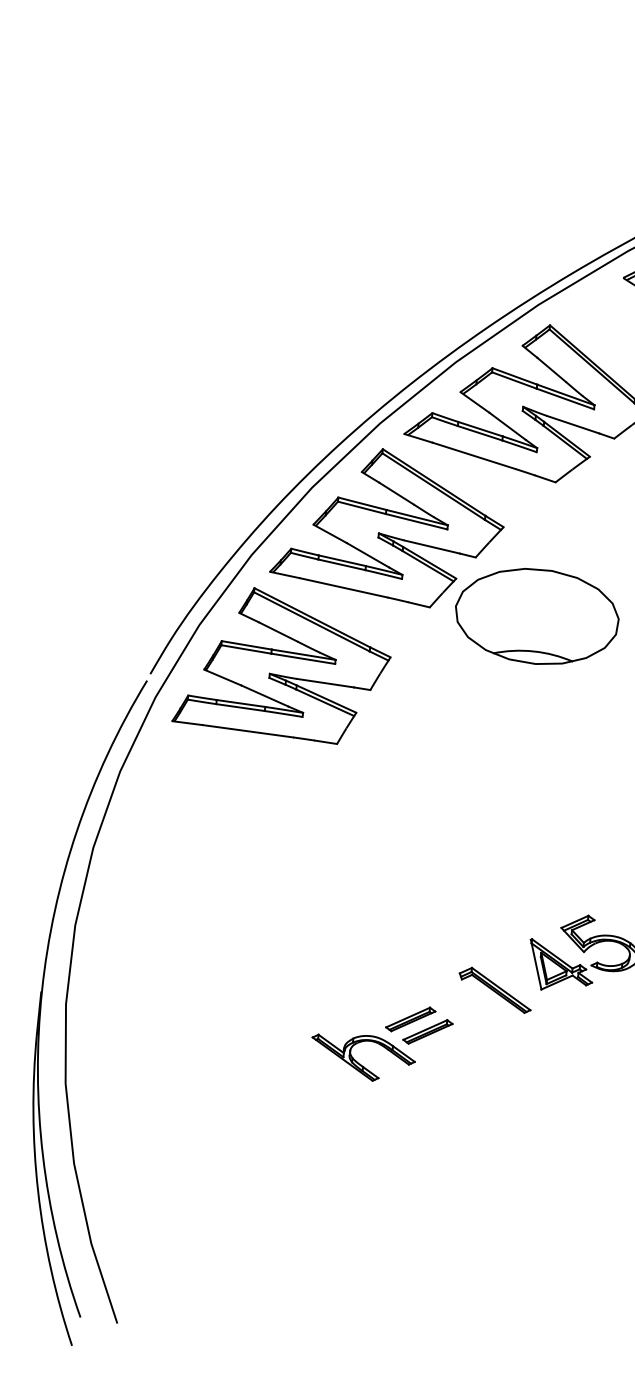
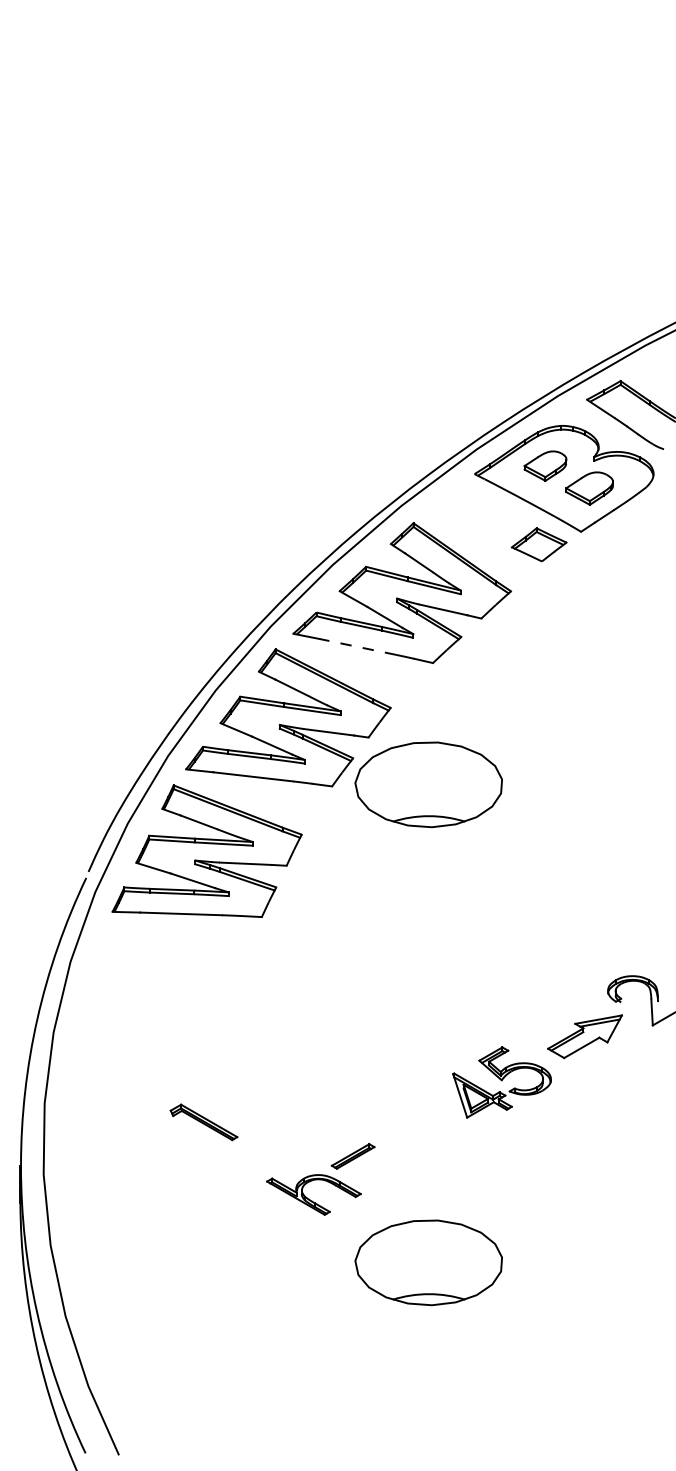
line: (473, 455) -> (357, 646), solid -> dashed
part: (494, 990) -> (203, 1122), moved
part: (427, 1031) -> (369, 1165), removed
part: (482, 1145) -> (428, 1262), added

